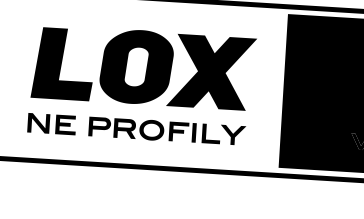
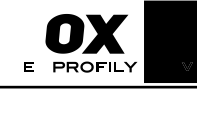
fill: (63, 63) -> (25, 34), removed
fill: (38, 122) -> (14, 66), removed
part: (165, 129) -> (94, 66), moved

